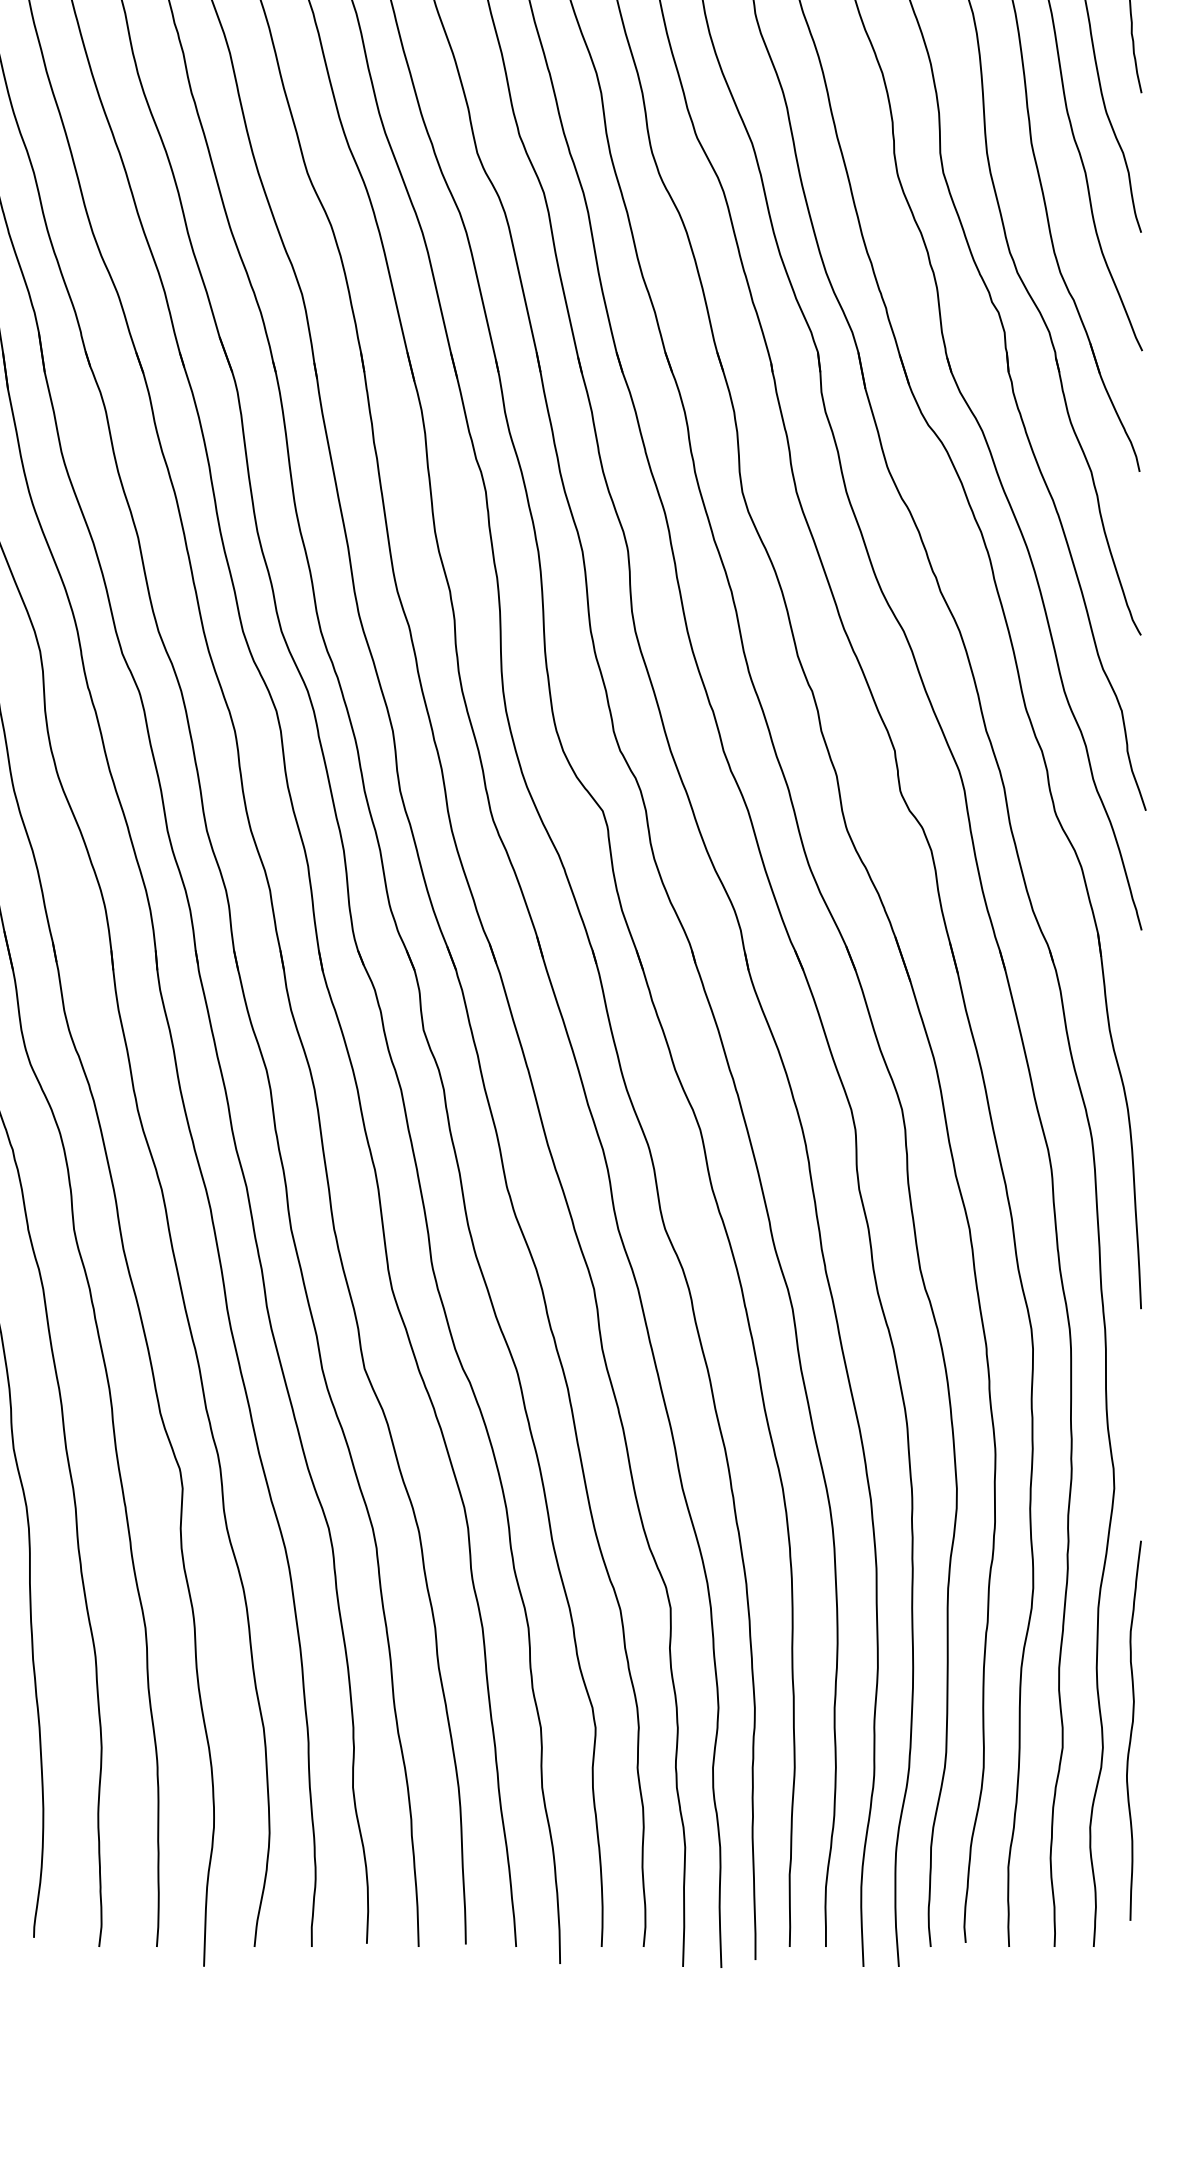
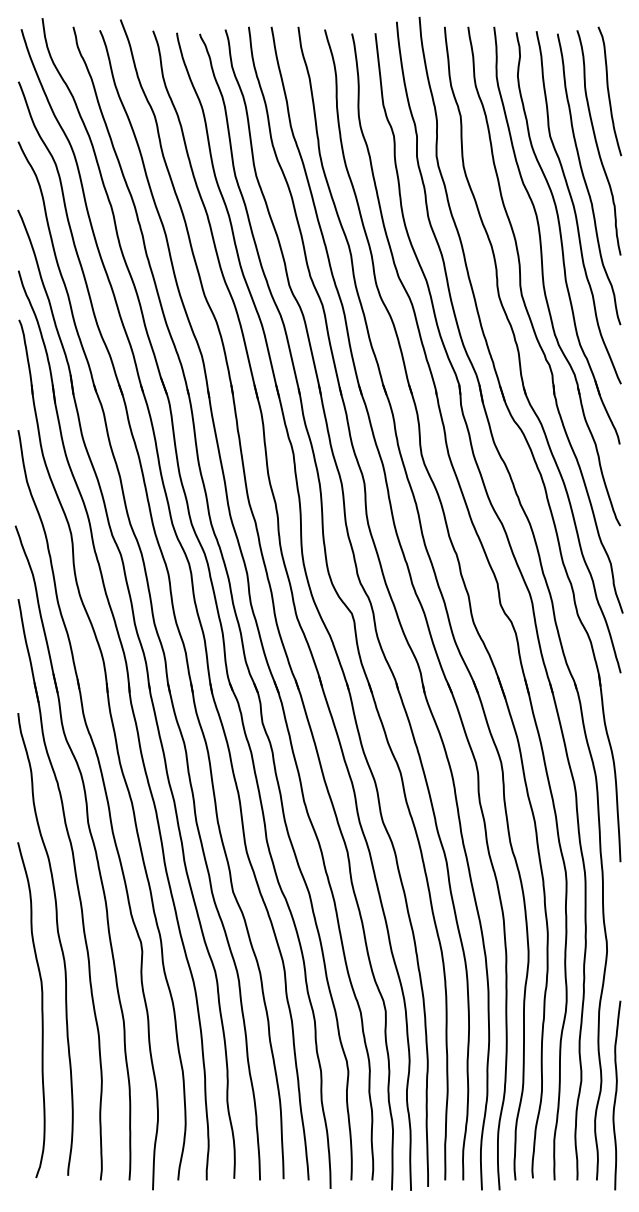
curve: (1133, 1730) -> (616, 1095), moved

